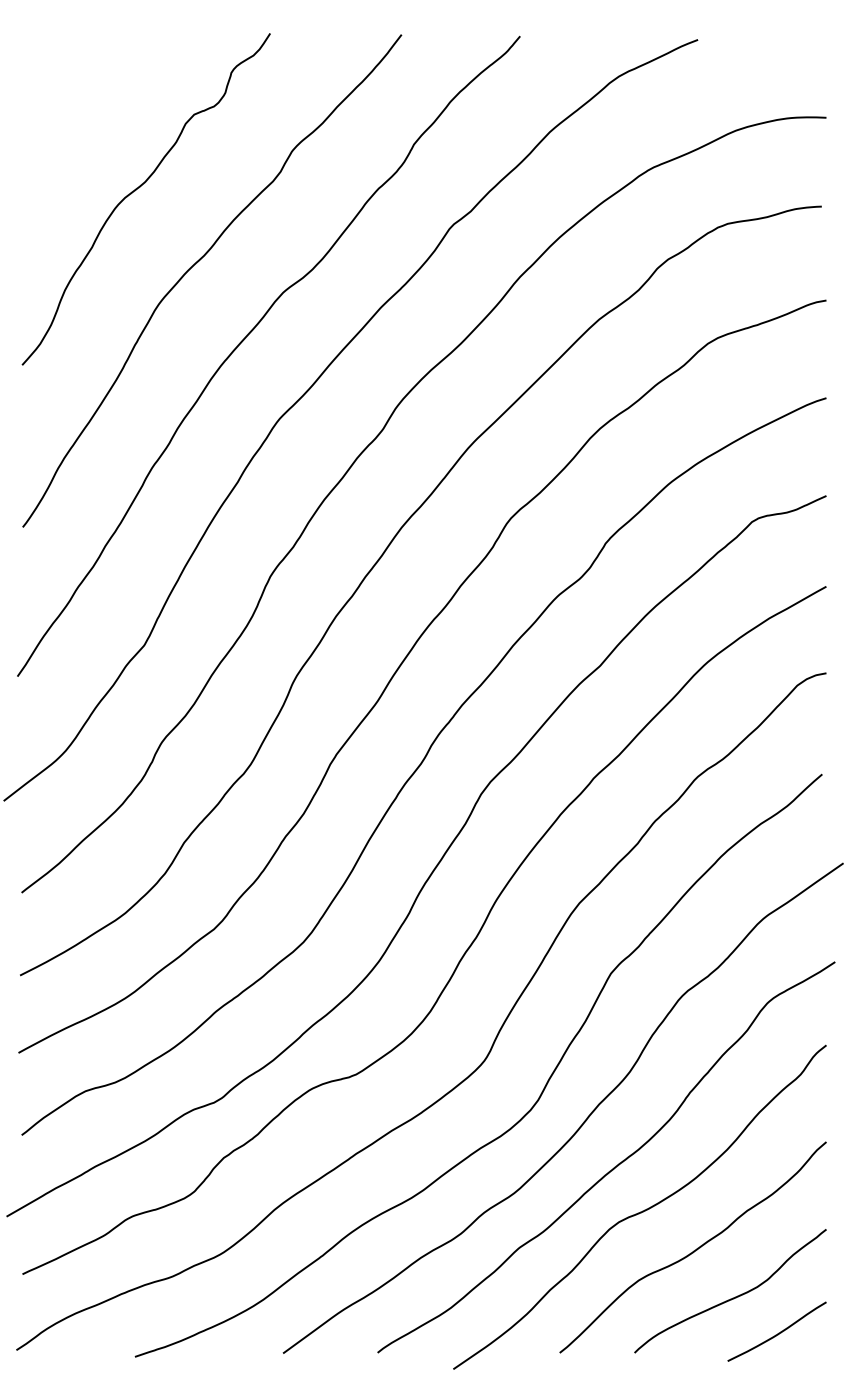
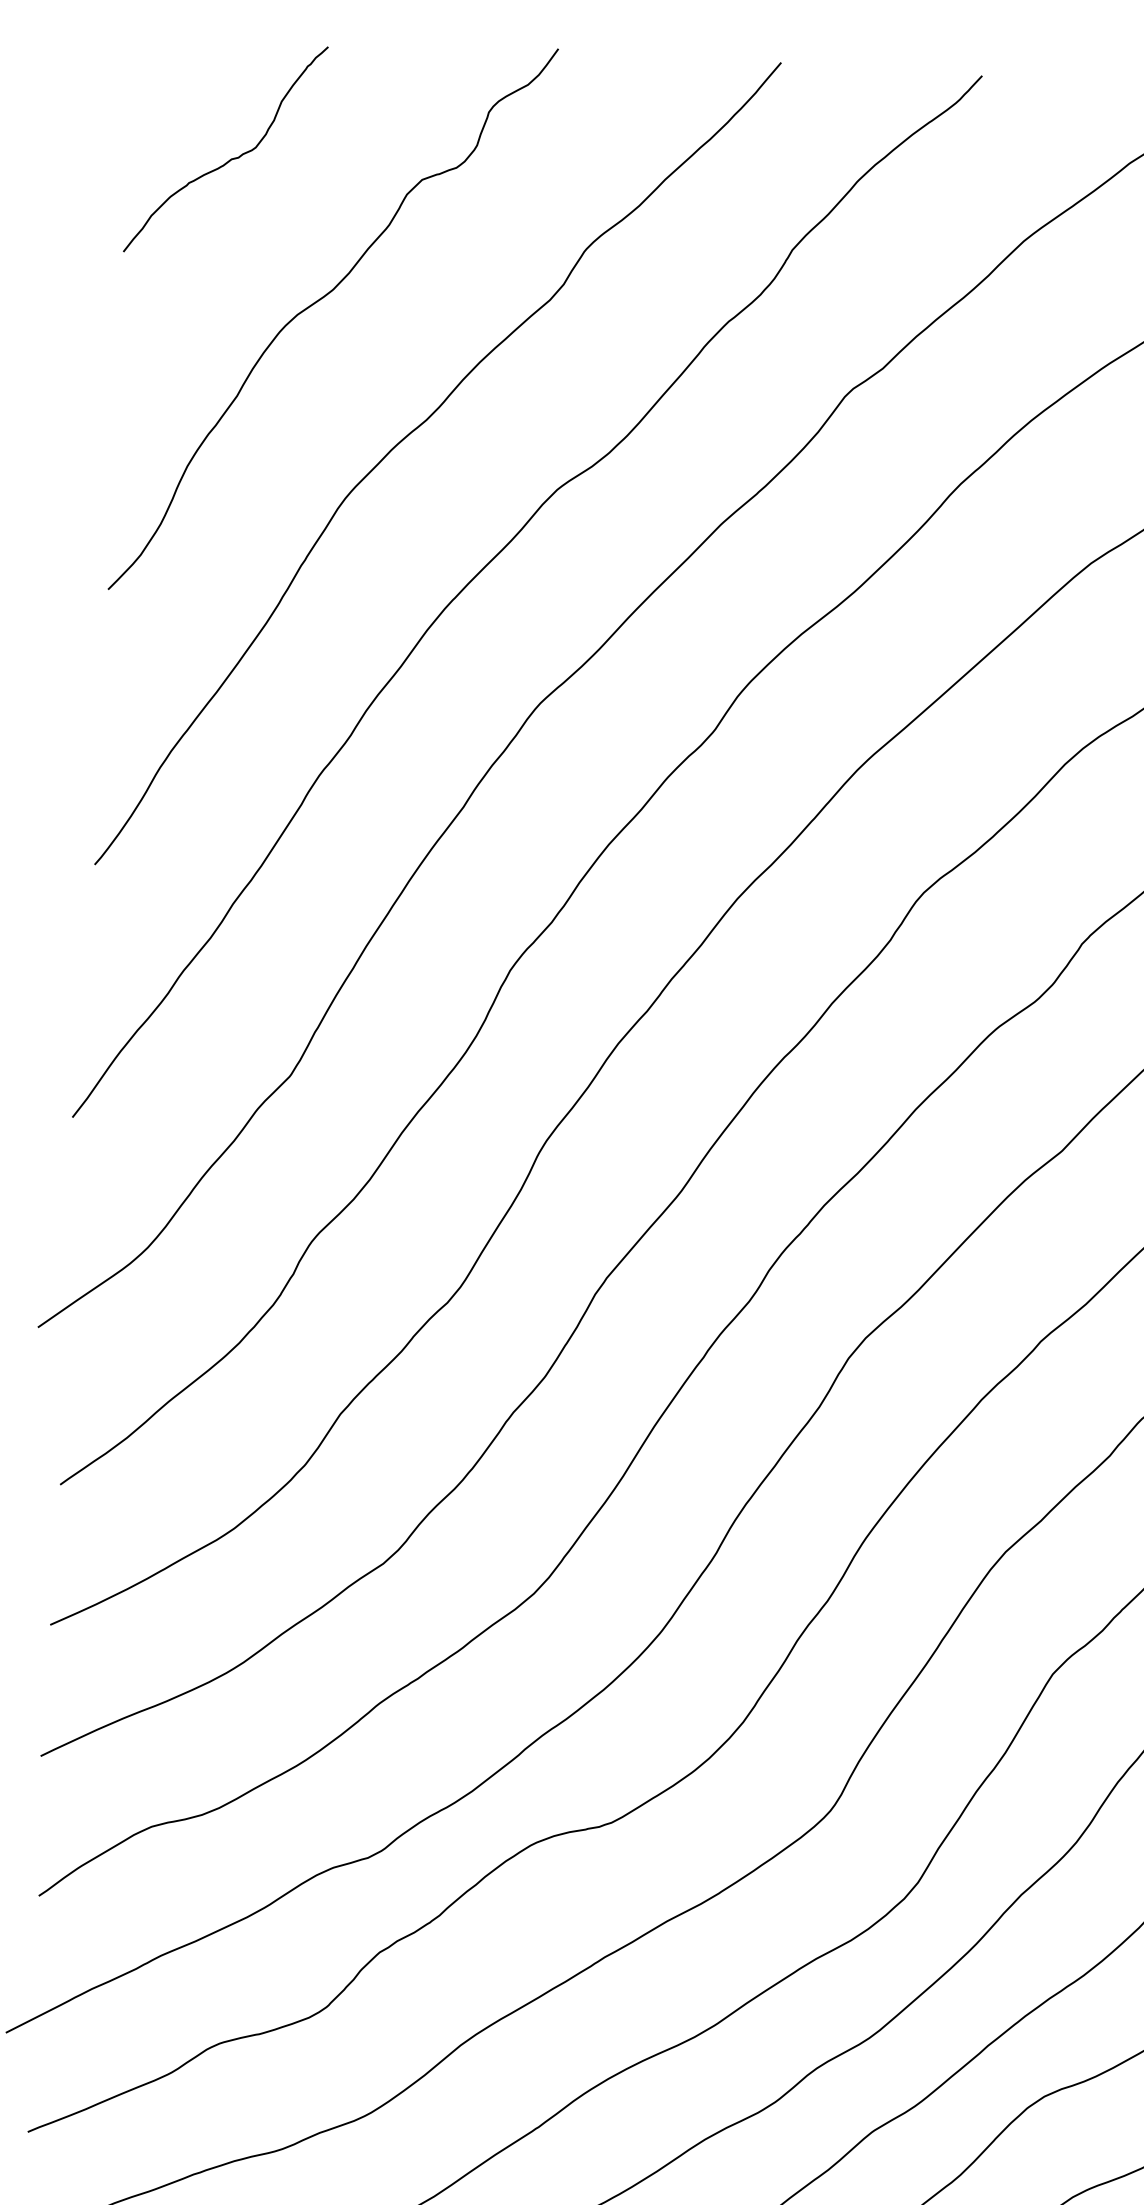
curve: (81, 107) -> (231, 157), added

